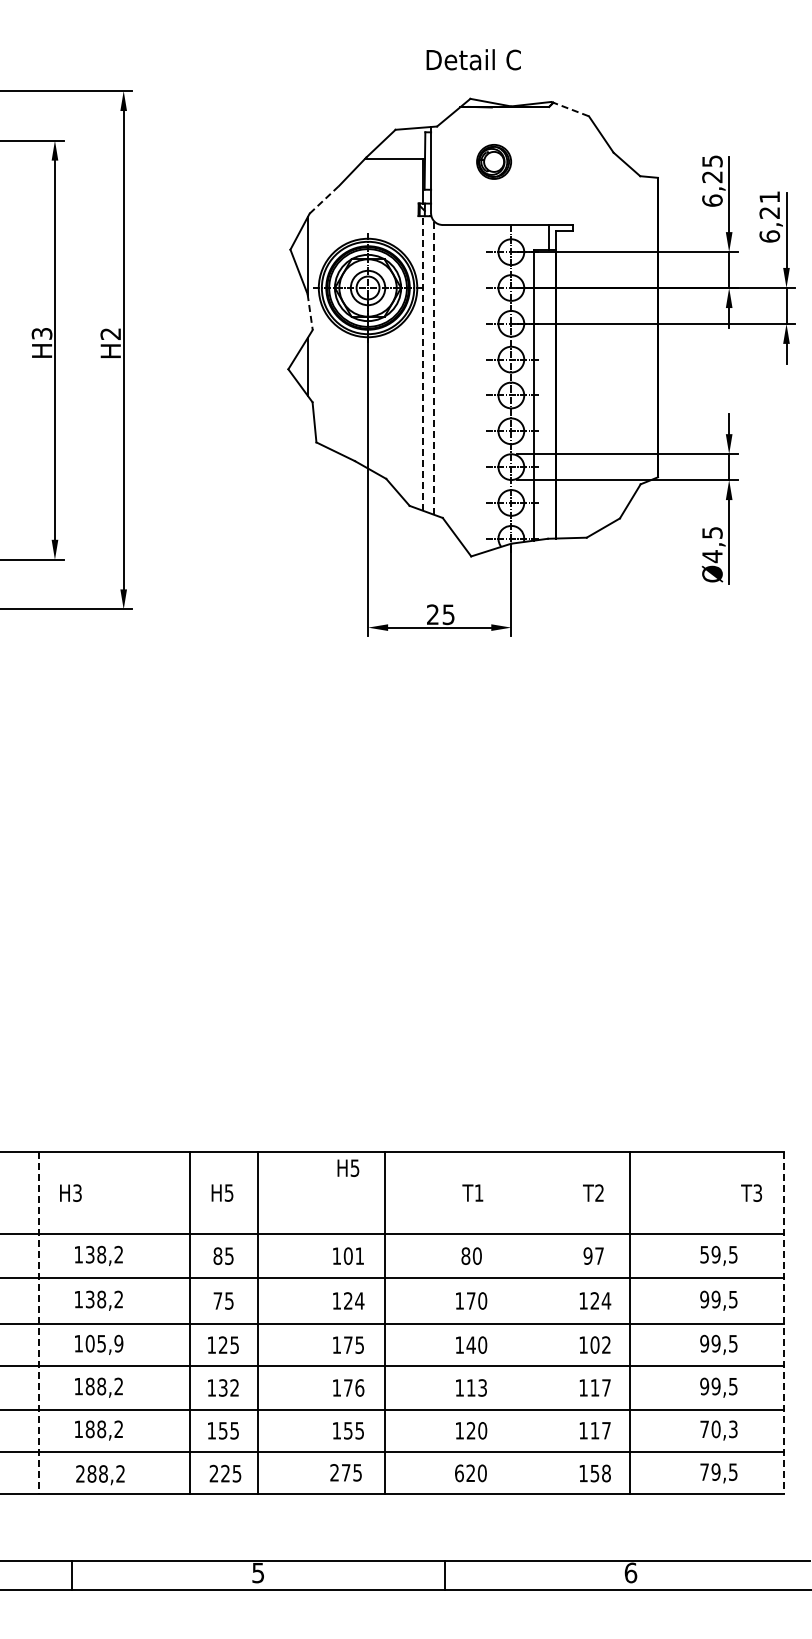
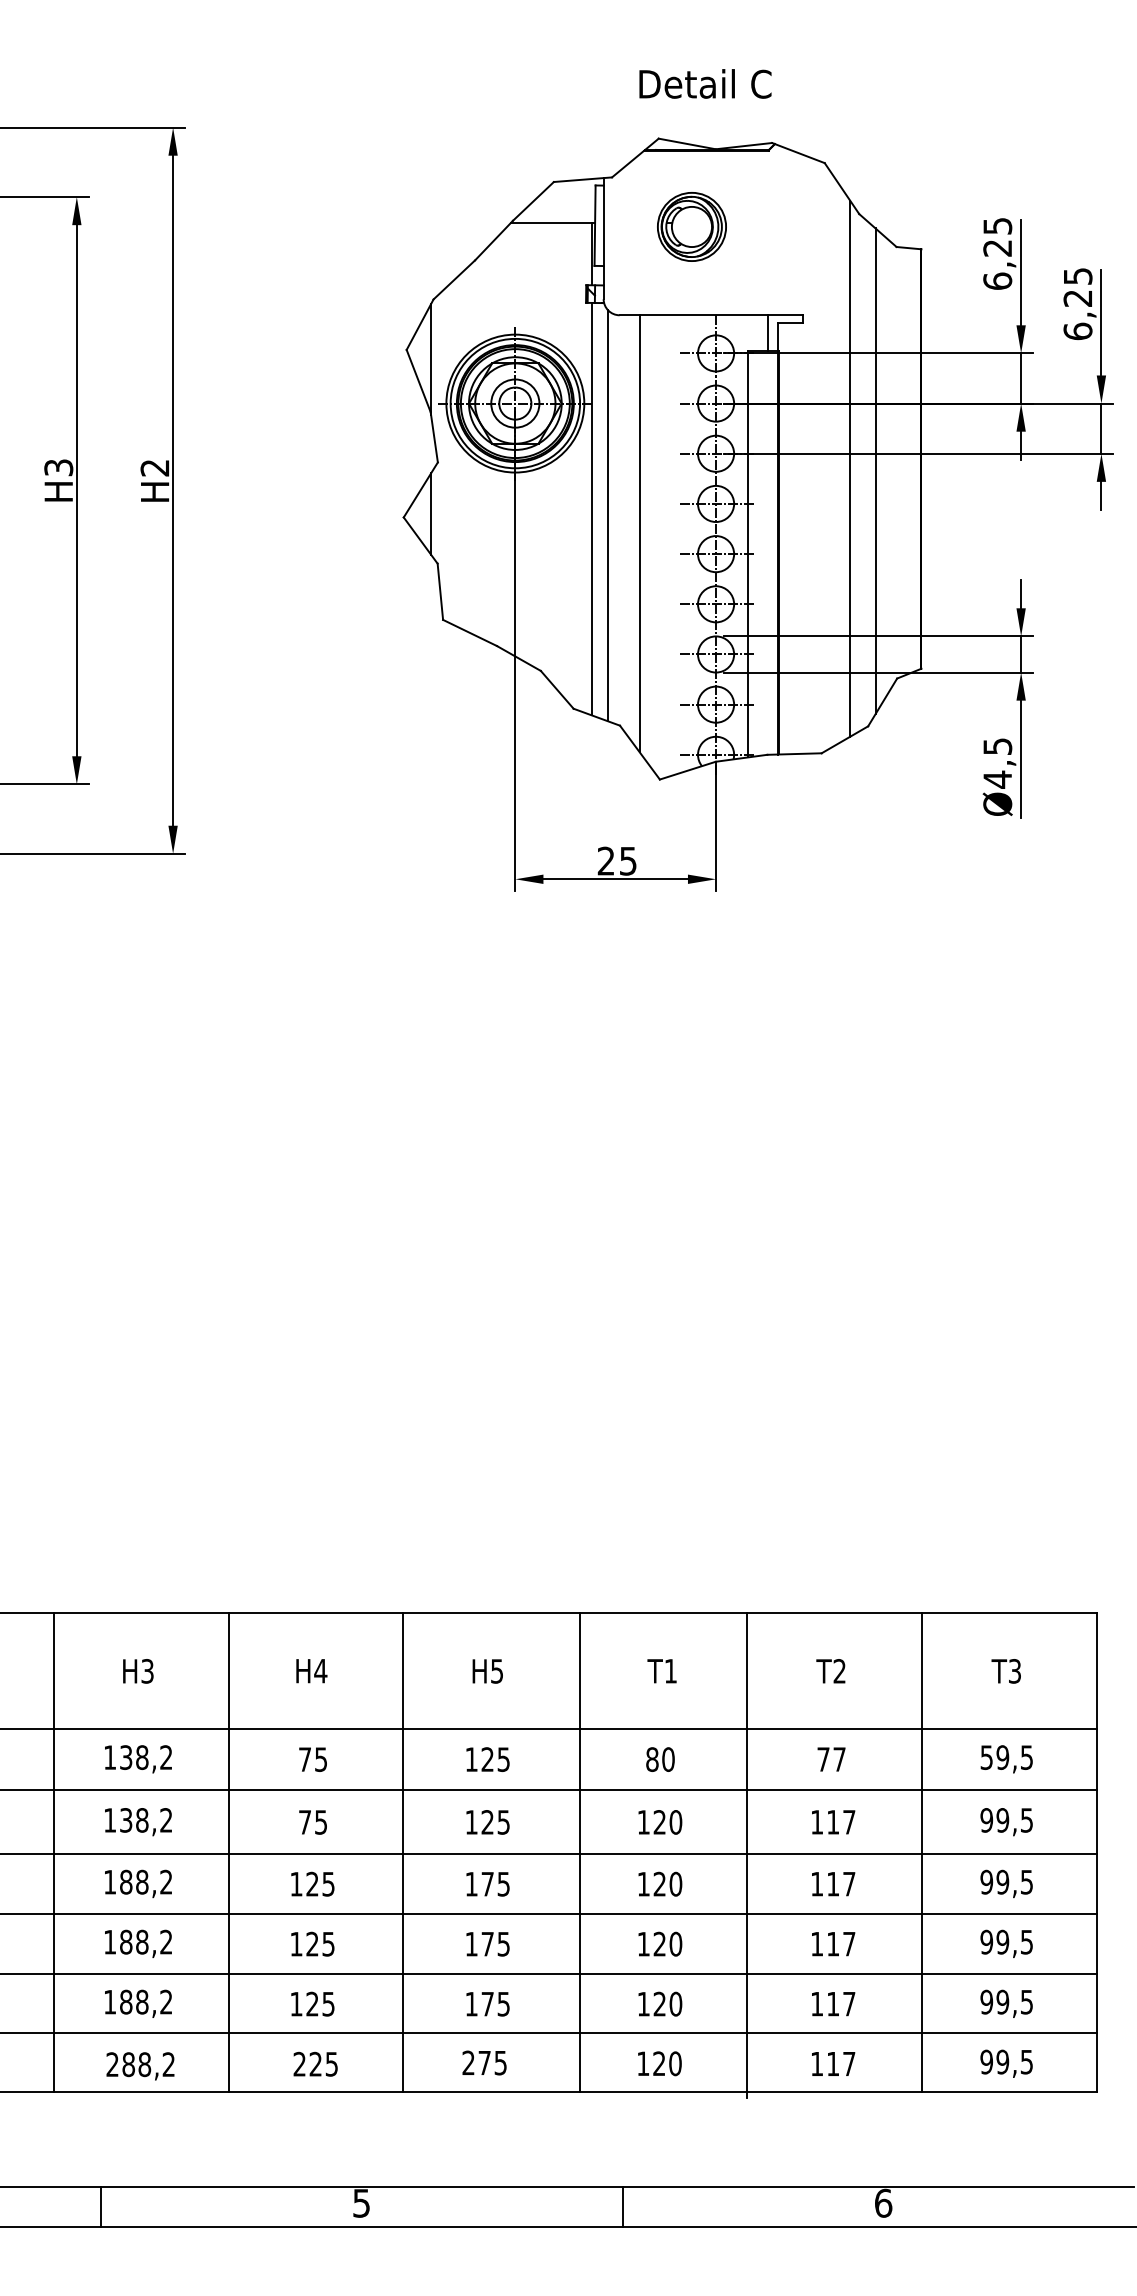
text: (473, 59) -> (705, 83), moved
line: (570, 109) -> (798, 153), dashed -> solid
part: (493, 161) -> (691, 226), size x1.43
text: (769, 197) -> (1077, 276), 6,21 -> 6,25
line: (324, 199) -> (454, 279), dashed -> solid
line: (310, 312) -> (434, 437), dashed -> solid
line: (607, 334) -> (850, 468), added
line: (625, 335) -> (875, 470), added
line: (422, 362) -> (591, 507), dashed -> solid
line: (433, 367) -> (607, 514), dashed -> solid
line: (456, 380) -> (639, 533), added
text: (348, 1167) -> (487, 1670), moved
text: (70, 1192) -> (137, 1670), moved
text: (228, 1192) -> (319, 1670), H5 -> H4
text: (751, 1192) -> (1006, 1670), moved
text: (217, 1255) -> (304, 1758), 85 -> 75
text: (353, 1255) -> (494, 1758), 101 -> 125
text: (587, 1255) -> (822, 1758), 97 -> 77
text: (359, 1300) -> (503, 1821), 124 -> 125
text: (470, 1300) -> (658, 1821), 170 -> 120
text: (600, 1300) -> (840, 1821), 124 -> 117
line: (189, 1322) -> (228, 1852), moved
line: (257, 1322) -> (402, 1852), moved
line: (385, 1322) -> (580, 1852), moved
line: (630, 1322) -> (922, 1852), moved
line: (38, 1323) -> (53, 1853), dashed -> solid
line: (783, 1323) -> (1097, 1853), dashed -> solid
line: (533, 1324) -> (747, 1855), added
text: (104, 1343) -> (146, 1881), 105,9 -> 188,2
text: (470, 1344) -> (658, 1883), 140 -> 120
text: (600, 1344) -> (840, 1883), 102 -> 117
text: (228, 1387) -> (319, 1943), 132 -> 125
text: (359, 1387) -> (503, 1943), 176 -> 175
text: (476, 1387) -> (667, 1943), 113 -> 120
text: (718, 1429) -> (1006, 2002), 70,3 -> 99,5
text: (223, 1430) -> (312, 2003), 155 -> 125
text: (348, 1430) -> (487, 2003), 155 -> 175
text: (704, 1471) -> (986, 2061), 79,5 -> 99,5
text: (459, 1473) -> (643, 2063), 620 -> 120
text: (600, 1473) -> (840, 2063), 158 -> 117

